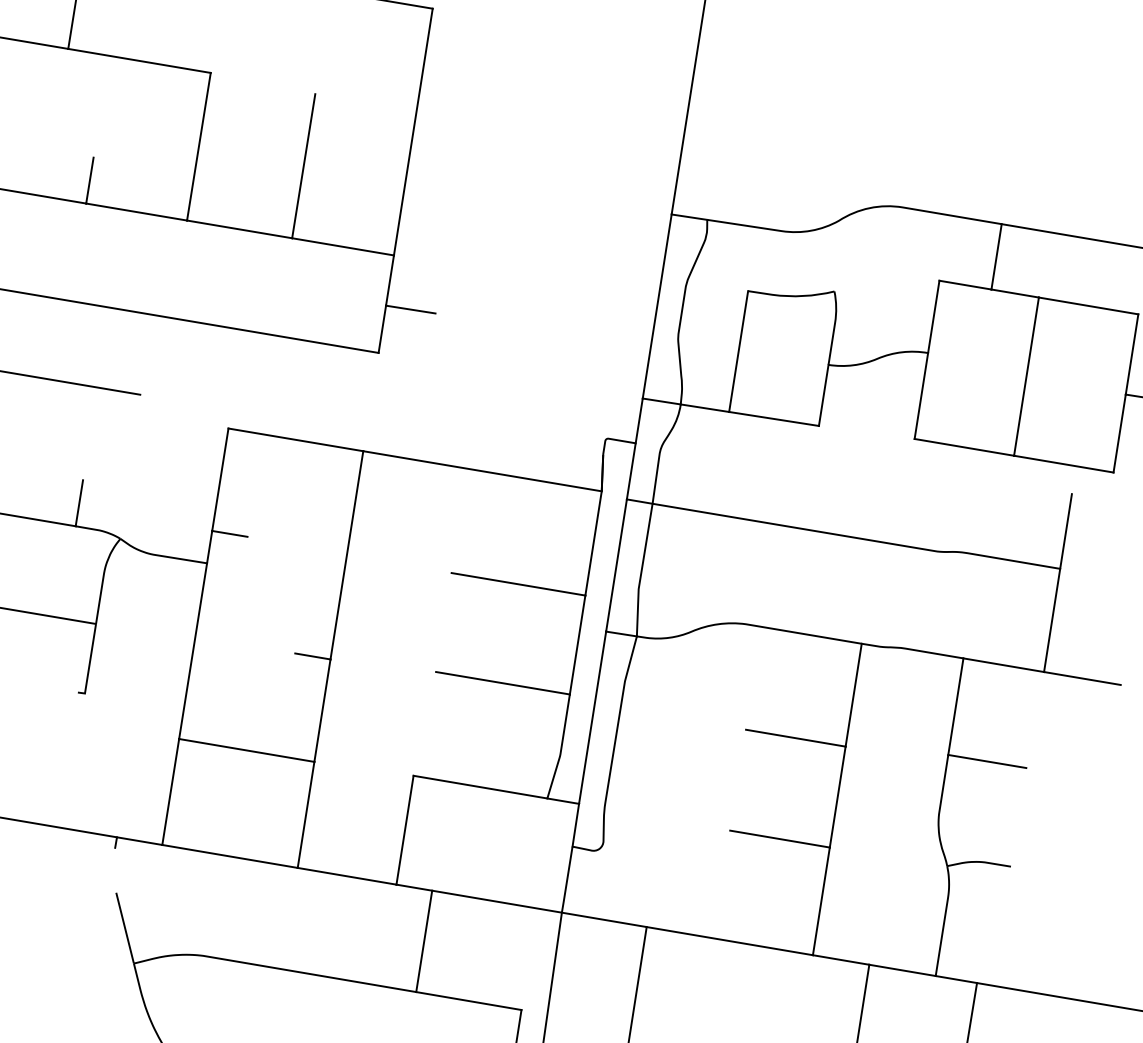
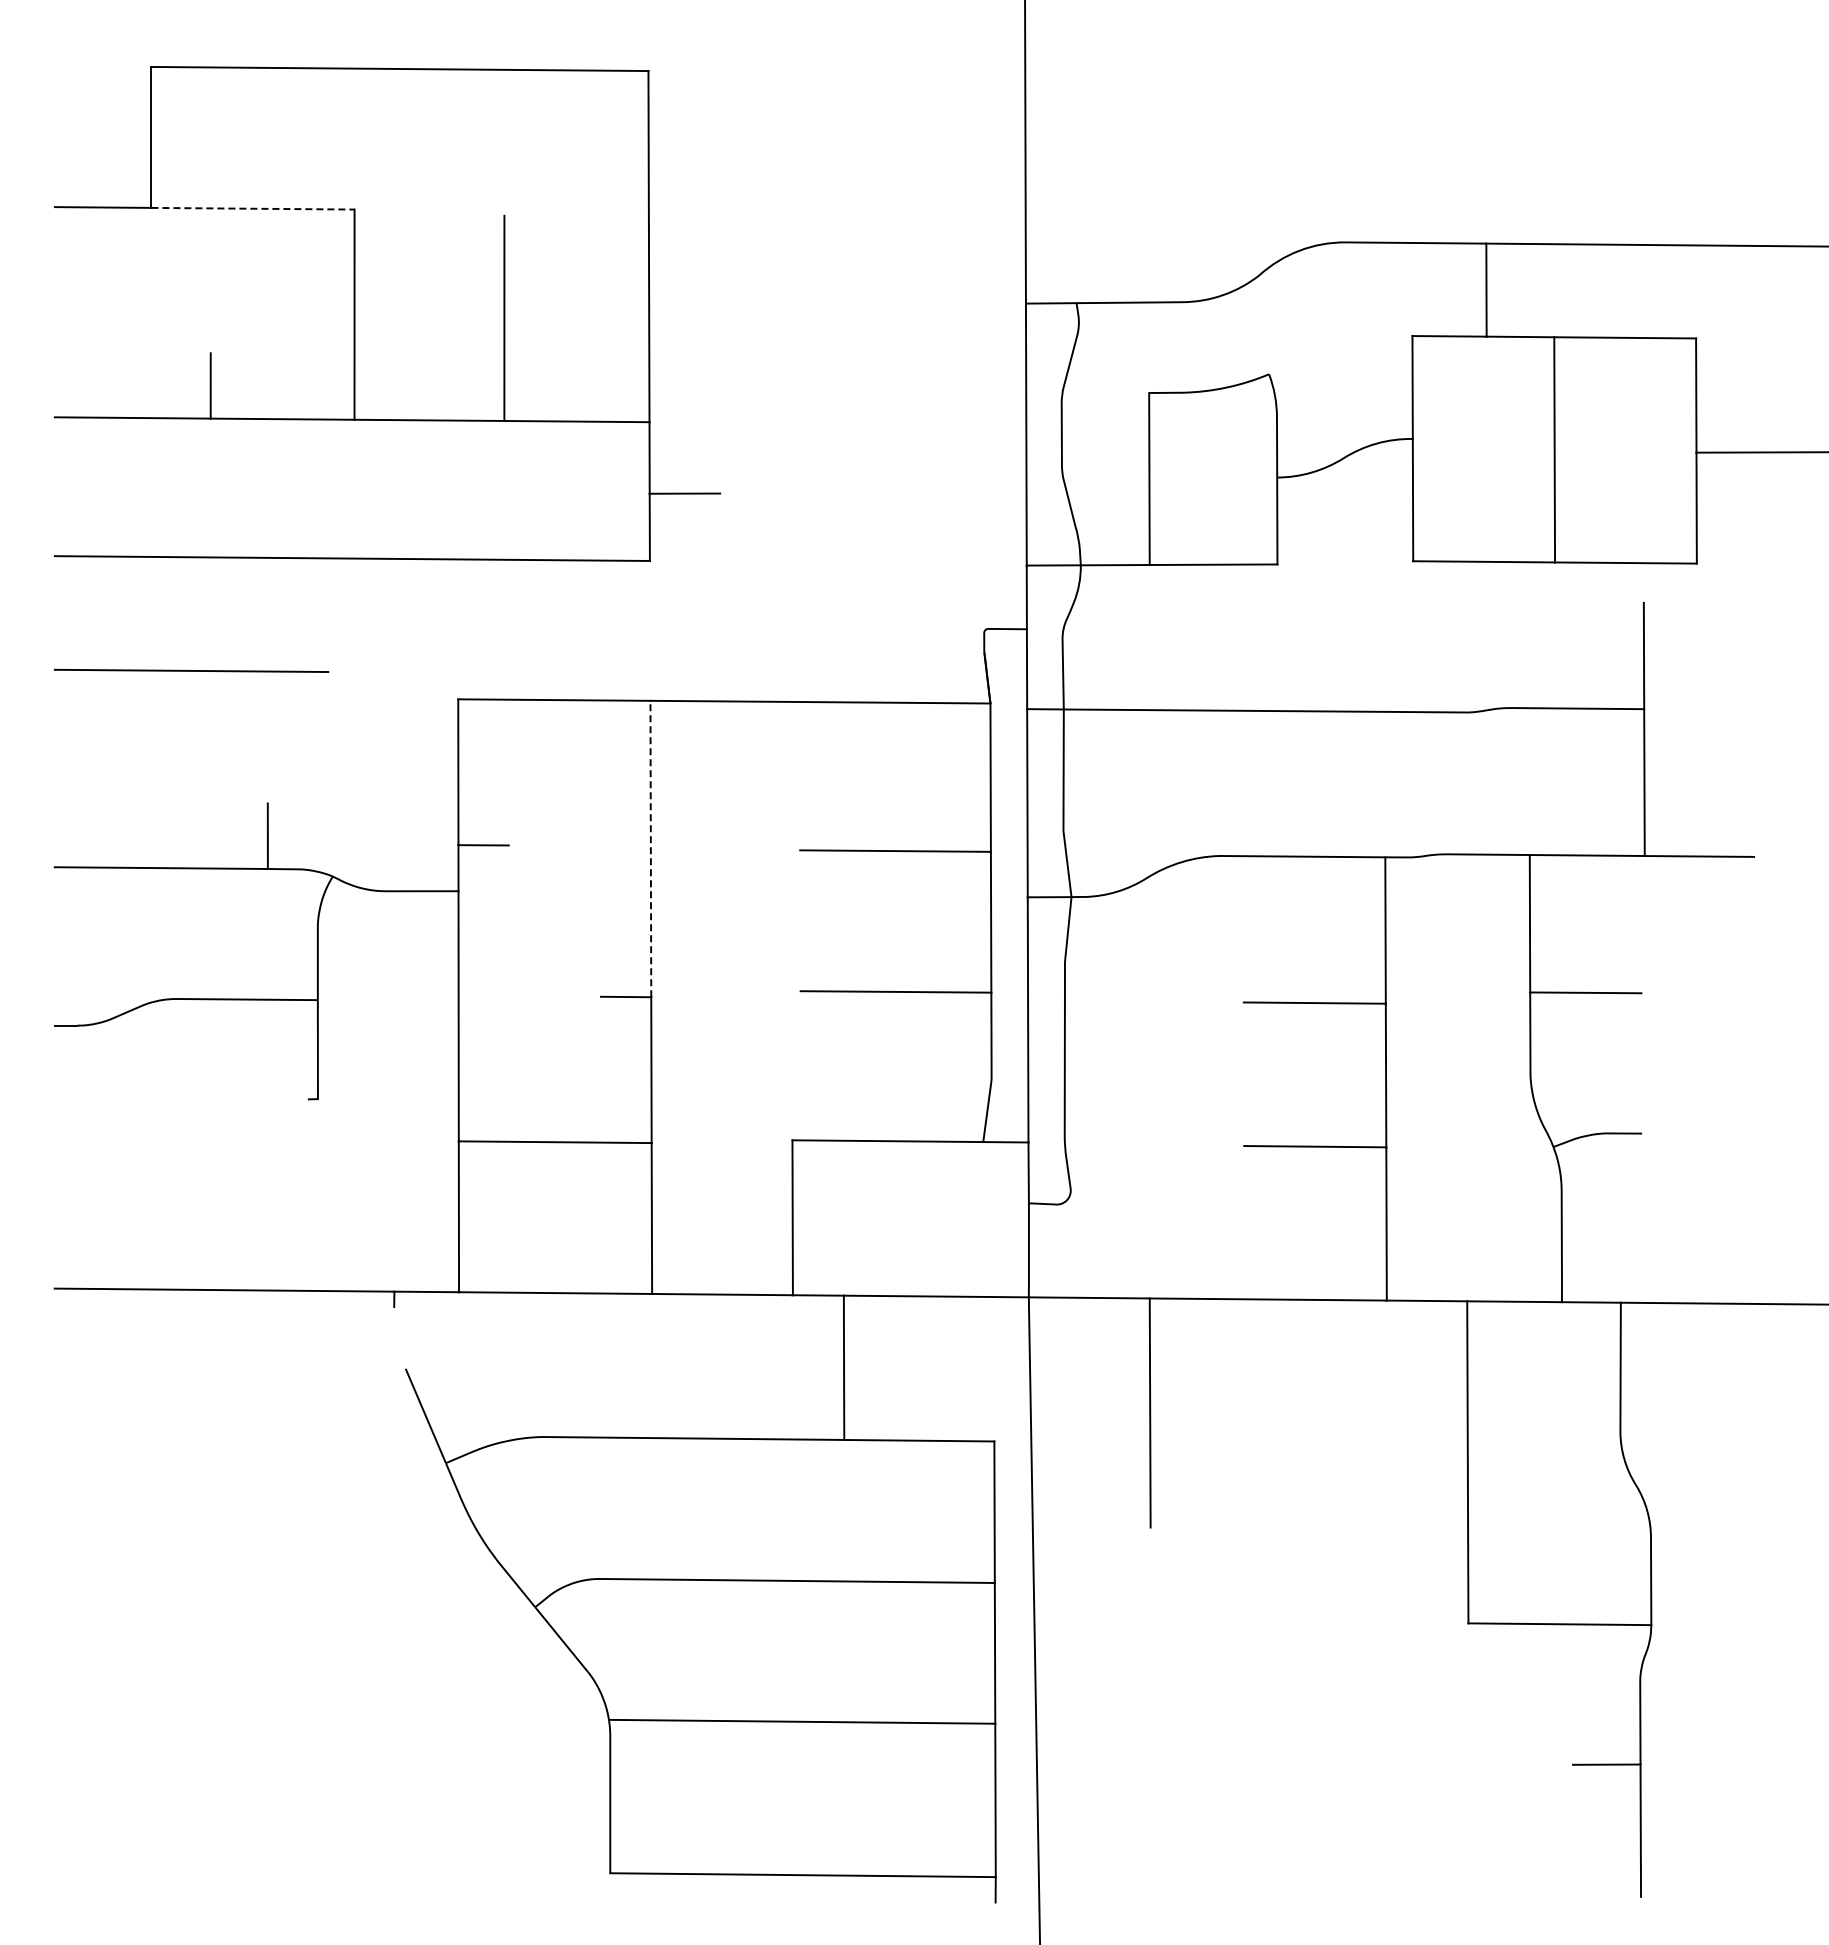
line: (139, 60) -> (252, 208), solid -> dashed
line: (346, 554) -> (650, 848), solid -> dashed

